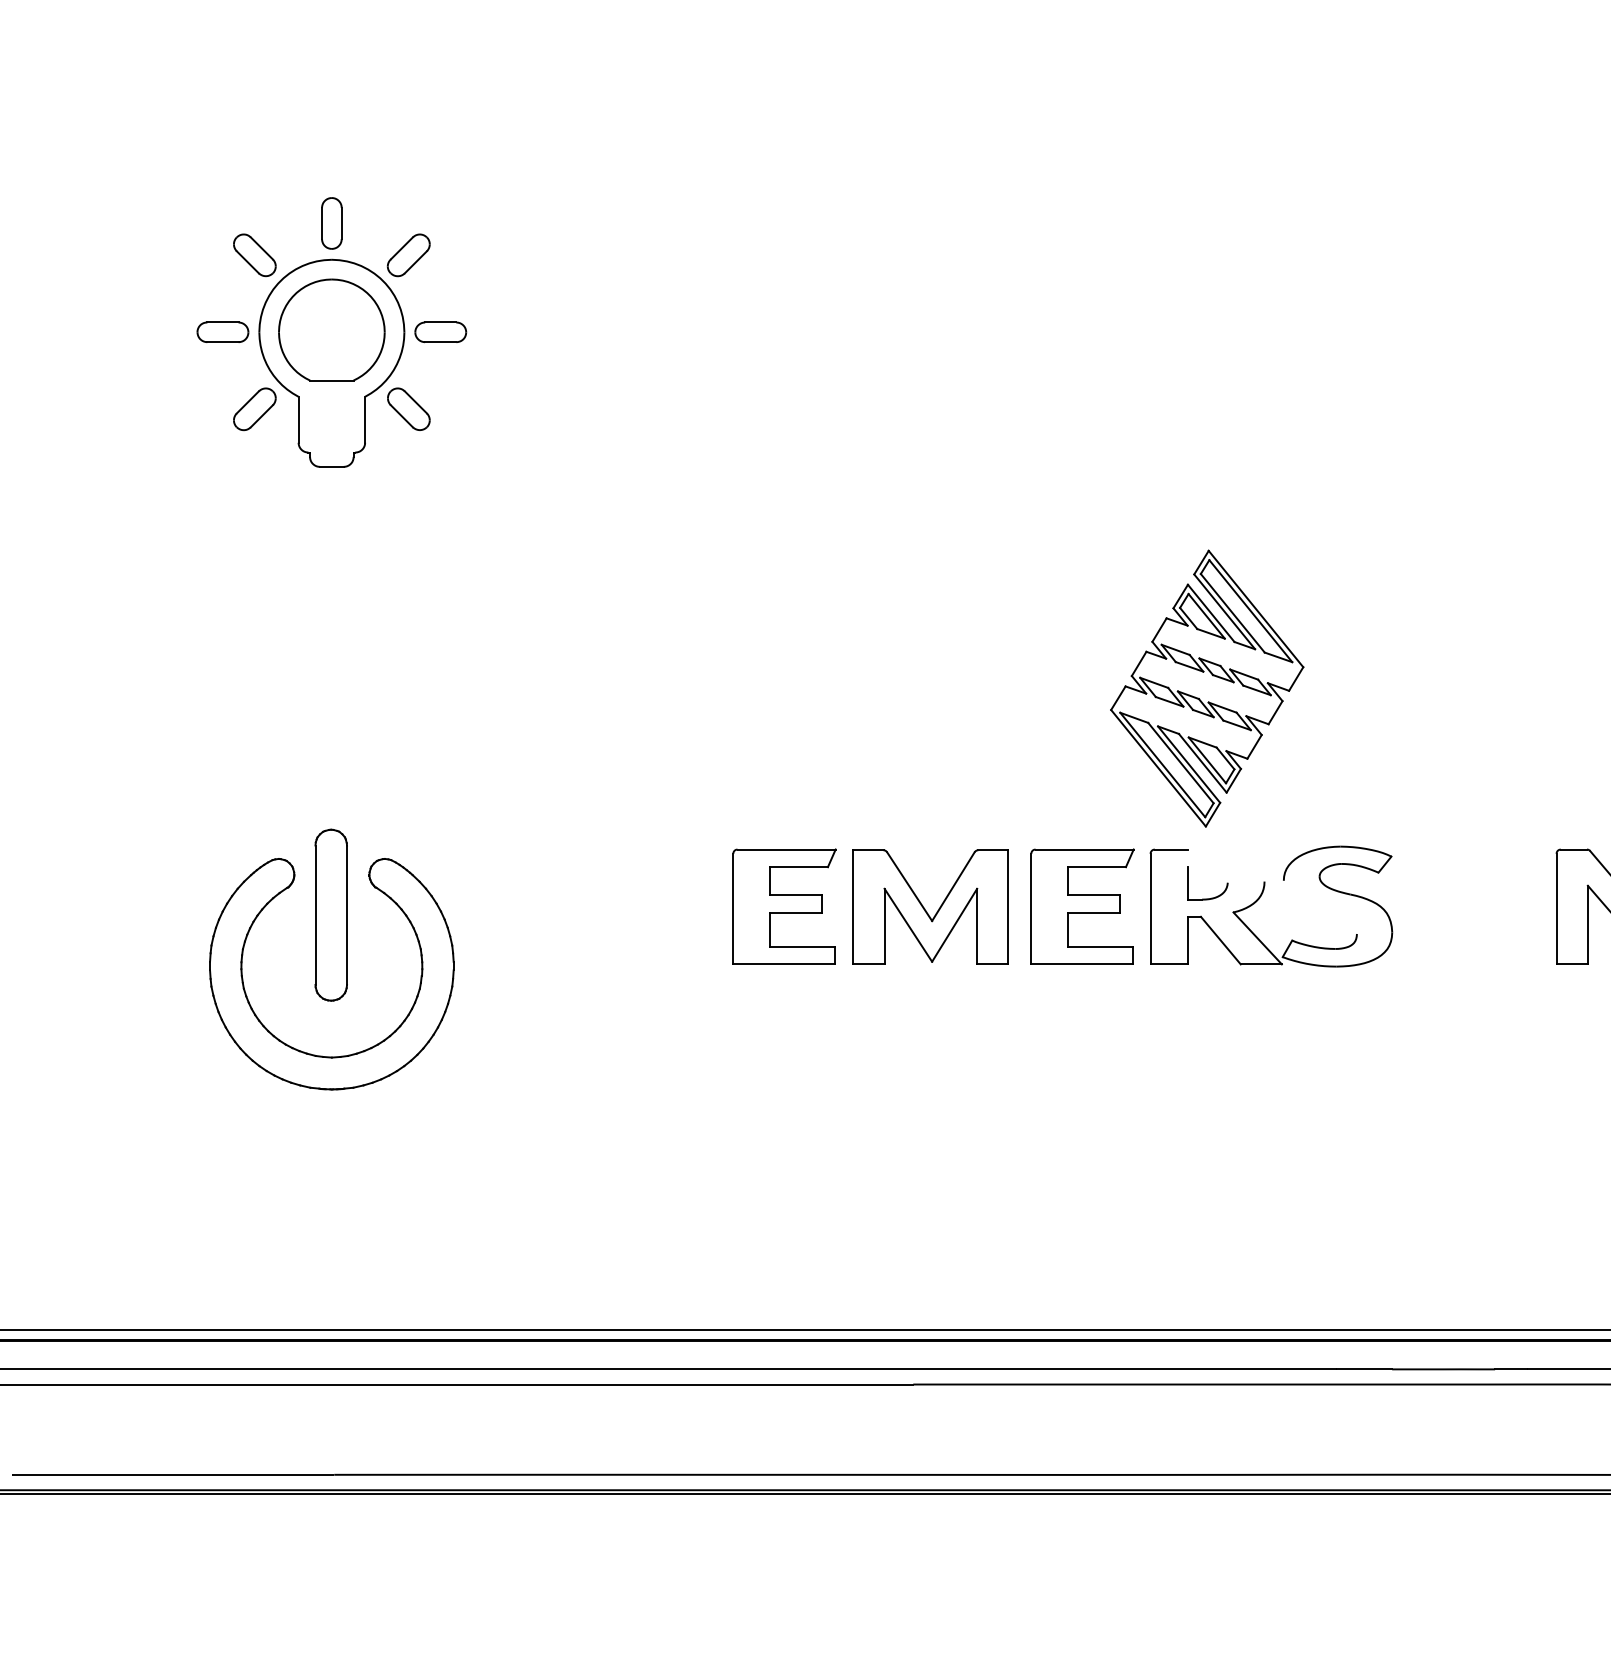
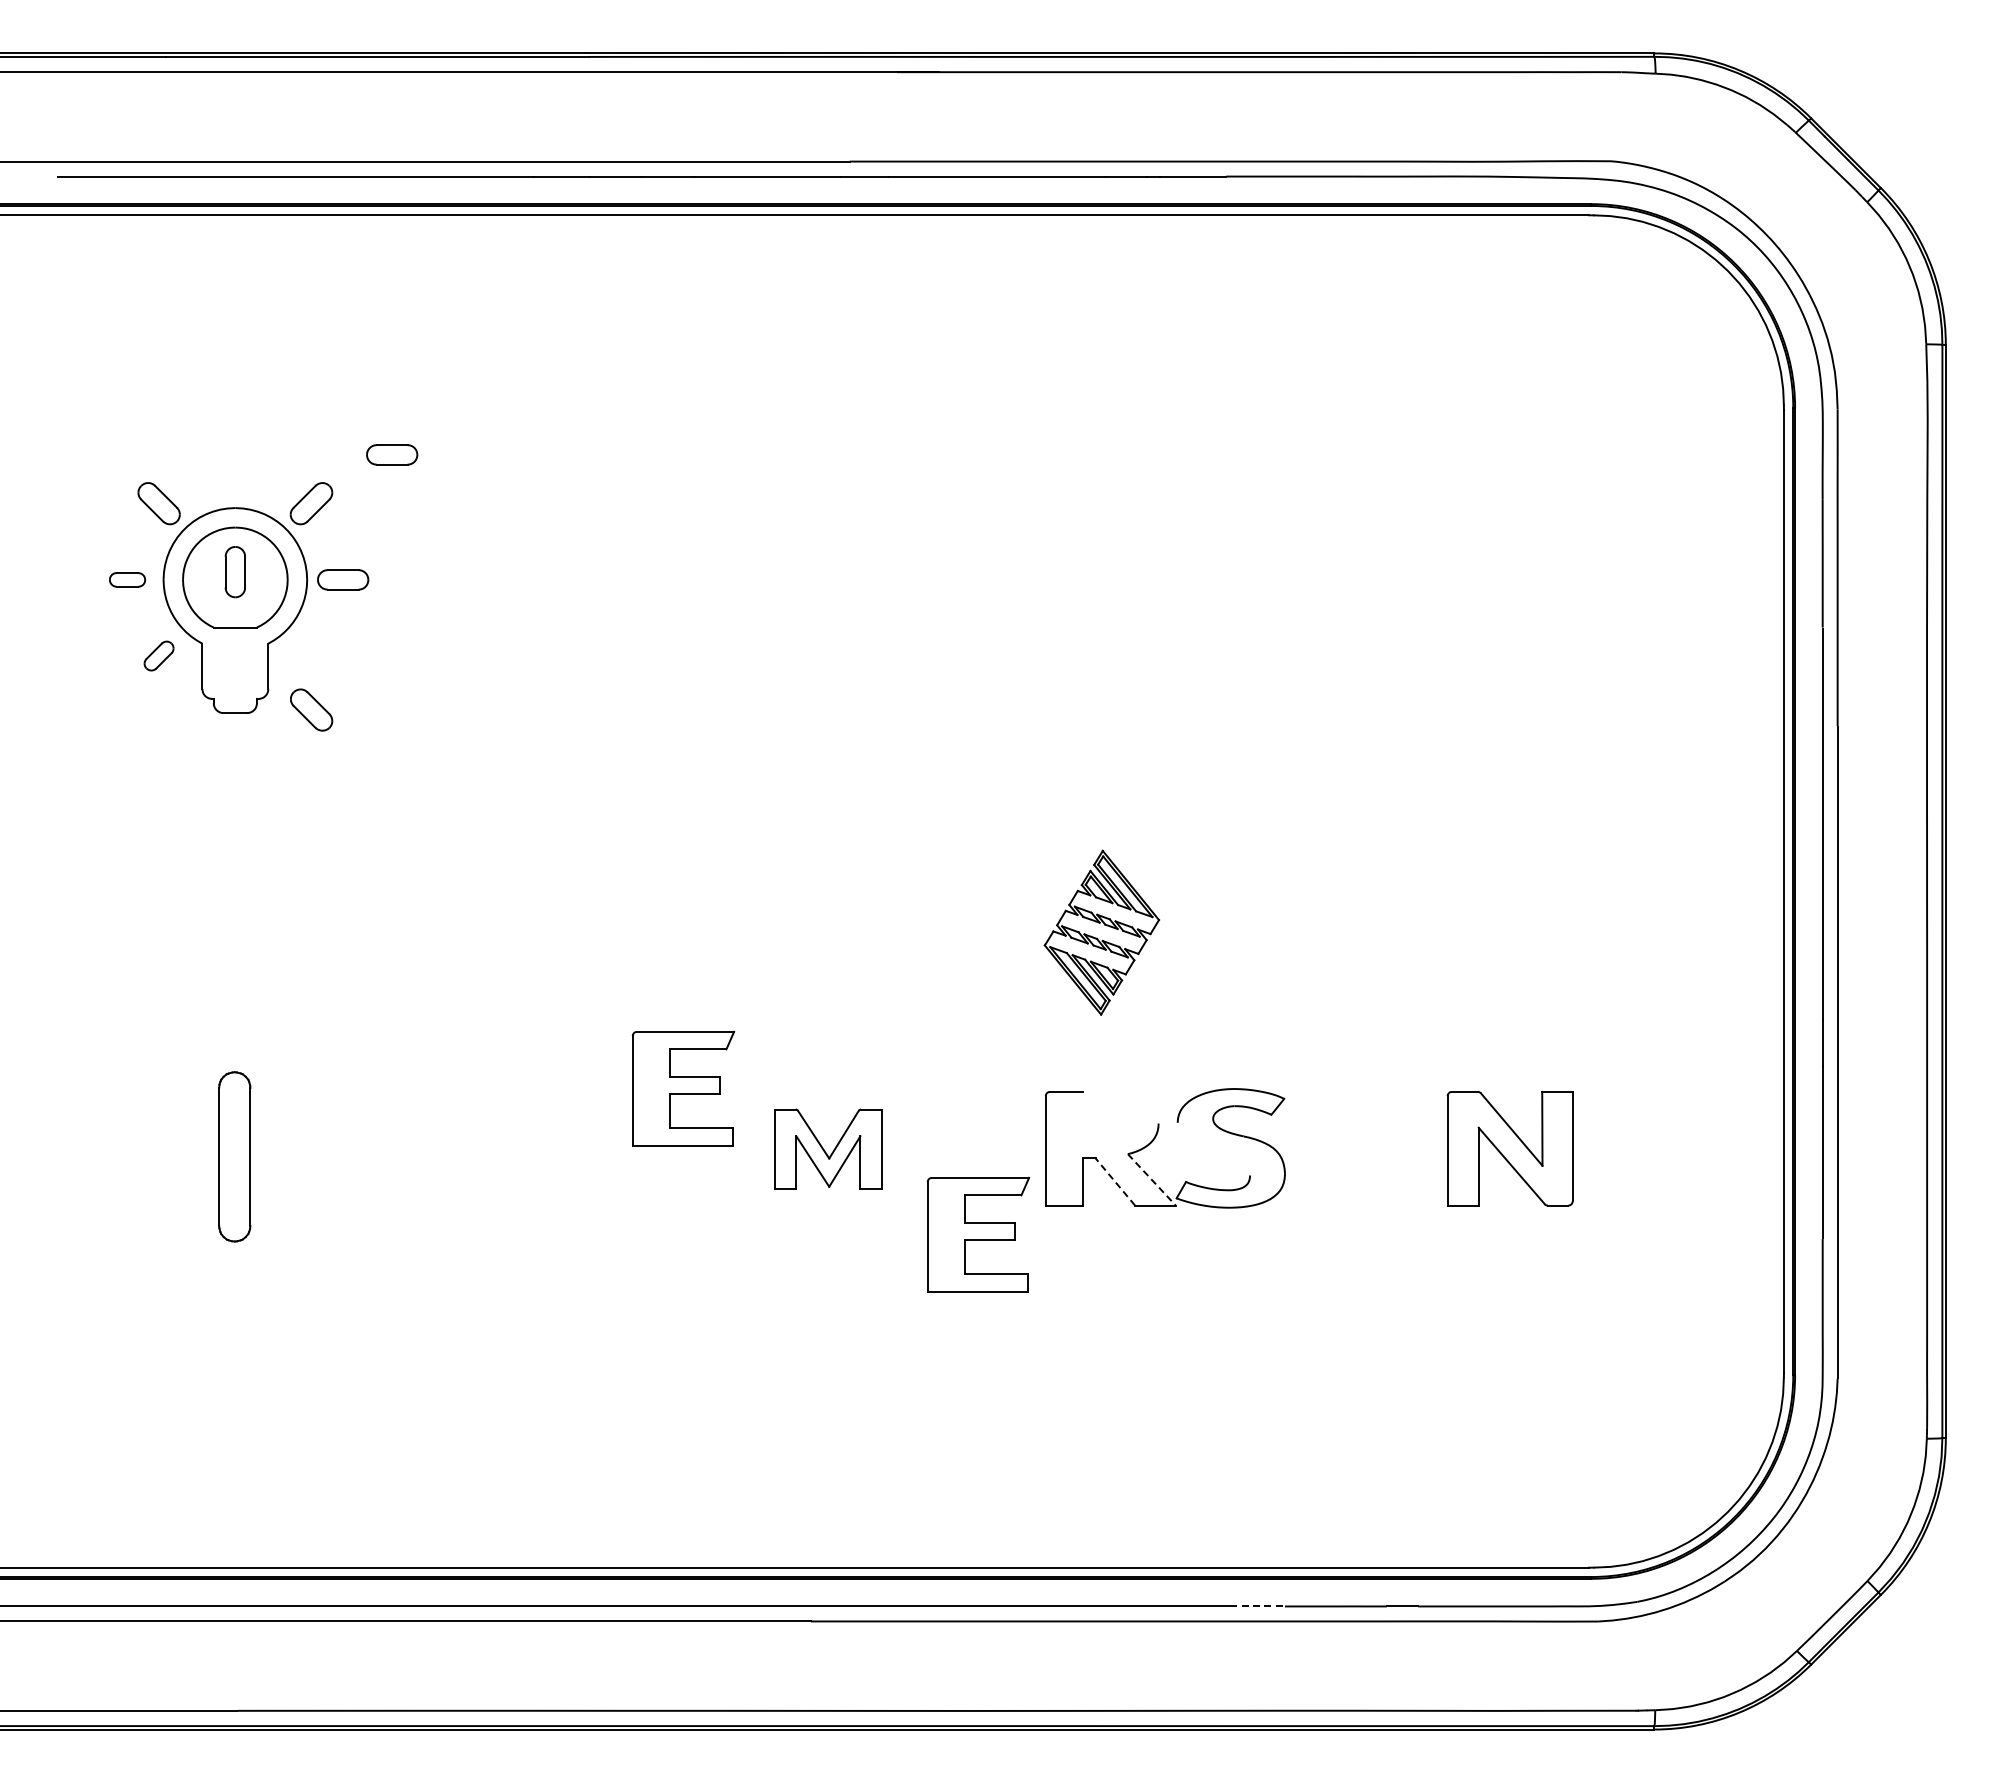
part: (490, 205) -> (392, 454), added
part: (330, 223) -> (234, 572), moved
part: (222, 331) -> (127, 579), size x0.7
part: (254, 408) -> (158, 655), size x0.7
part: (408, 408) -> (311, 709), moved
part: (1206, 688) -> (1101, 932), size x0.6
part: (1210, 897) -> (1105, 1139), removed
part: (784, 906) -> (683, 1088), moved
part: (931, 906) -> (828, 1148), size x0.7
part: (1082, 906) -> (978, 1234), moved
line: (1258, 939) -> (1152, 1180), solid -> dashed
line: (1220, 941) -> (1115, 1182), solid -> dashed
part: (303, 1051) -> (207, 1291), removed
line: (1365, 1369) -> (1258, 1606), solid -> dashed

